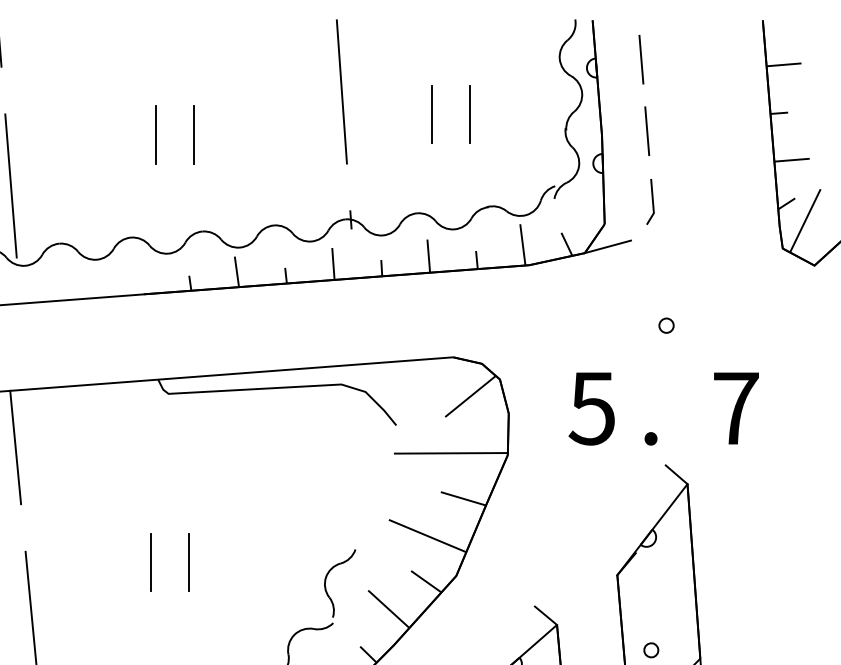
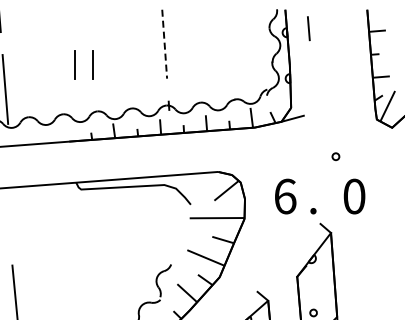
line: (341, 92) -> (164, 44), solid -> dashed
line: (432, 113) -> (208, 54), removed
line: (470, 113) -> (226, 54), removed
line: (646, 129) -> (311, 62), removed
line: (651, 202) -> (313, 97), removed
circle: (665, 325) -> (335, 156), moved
text: (590, 408) -> (284, 196), 5 -> 6
text: (736, 408) -> (354, 196), 7 -> 0
line: (15, 447) -> (7, 215), removed
line: (150, 562) -> (72, 270), removed
line: (189, 562) -> (91, 270), removed

